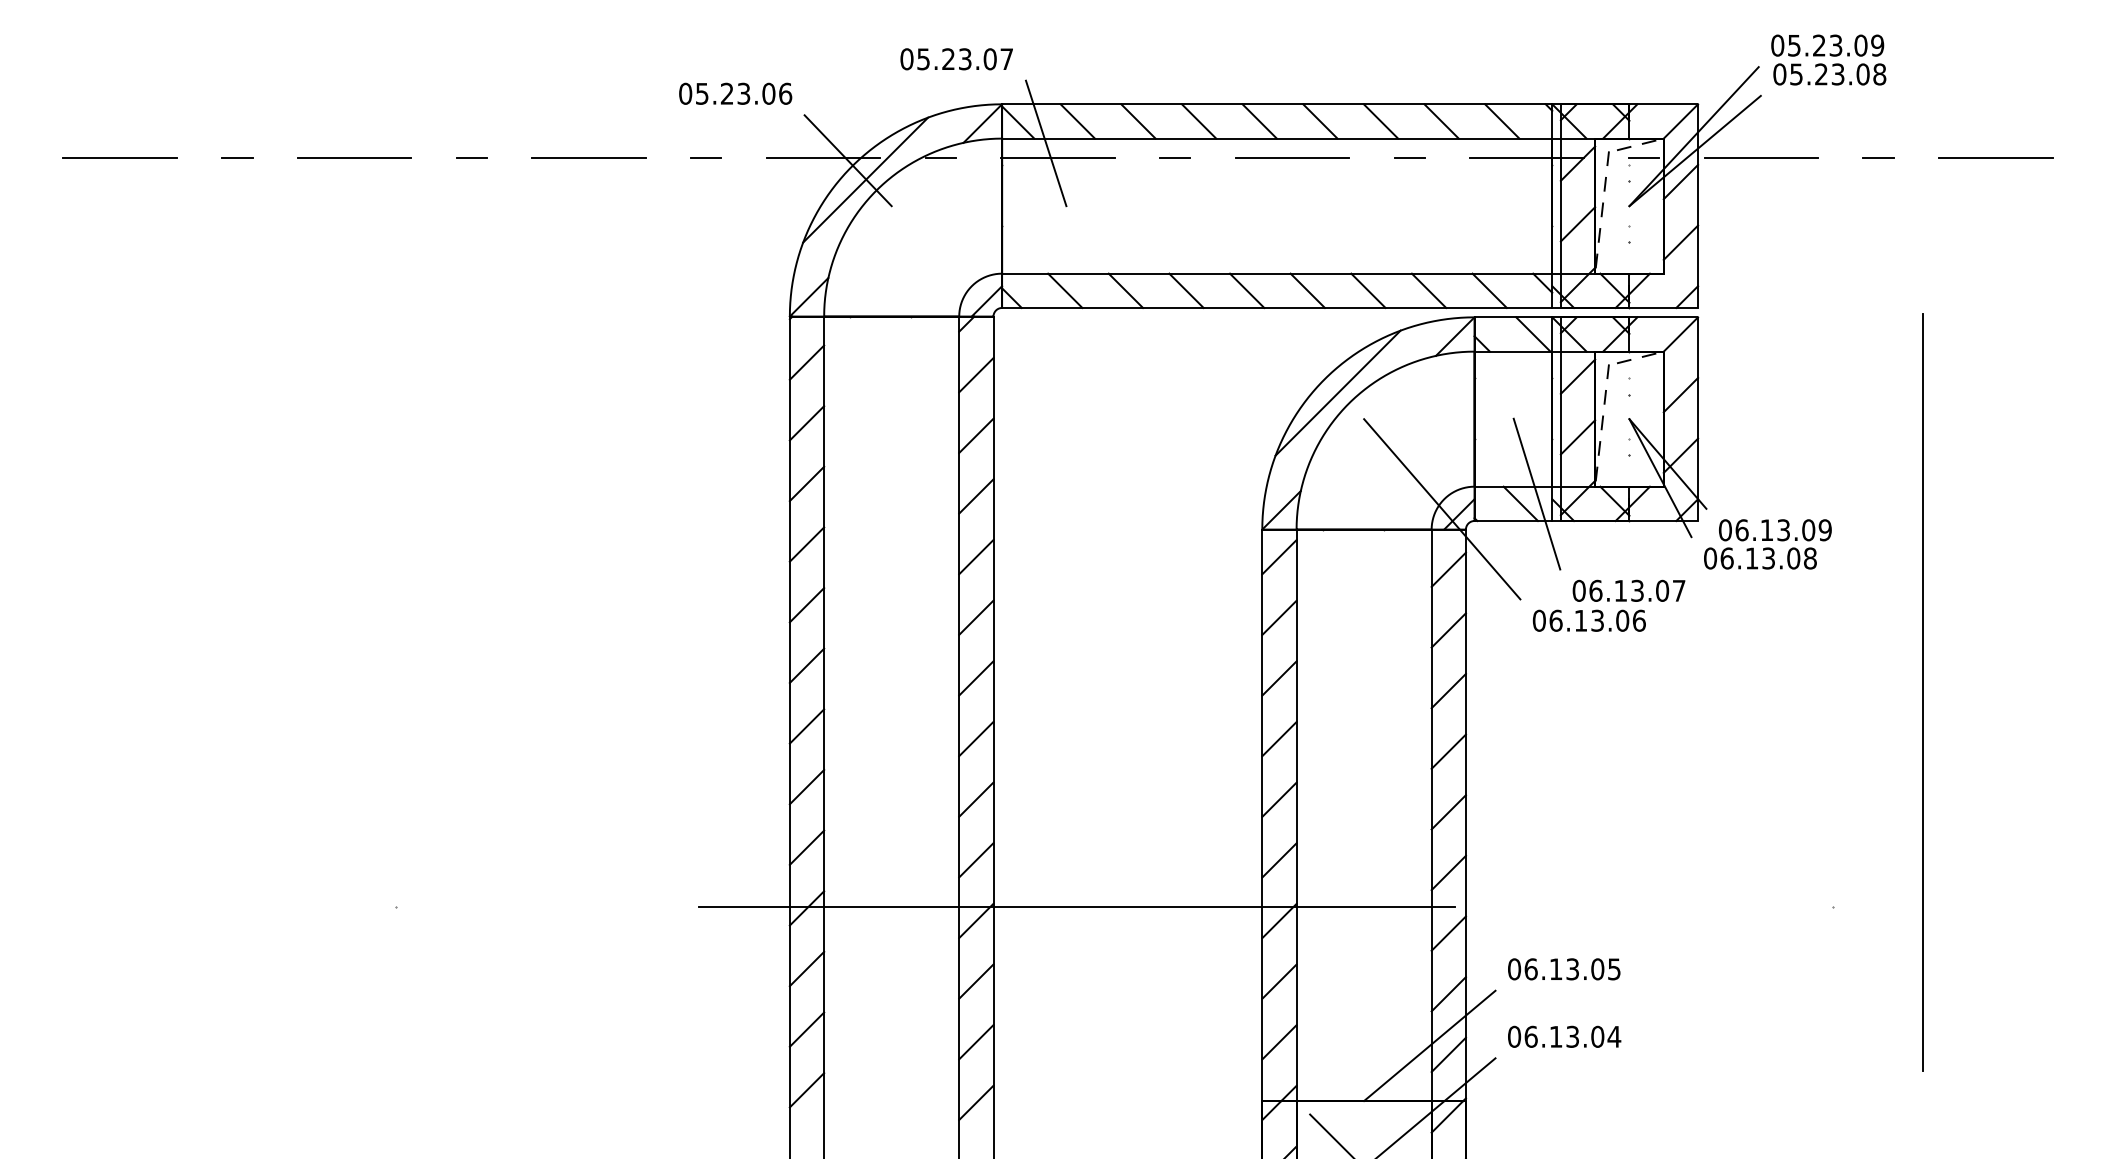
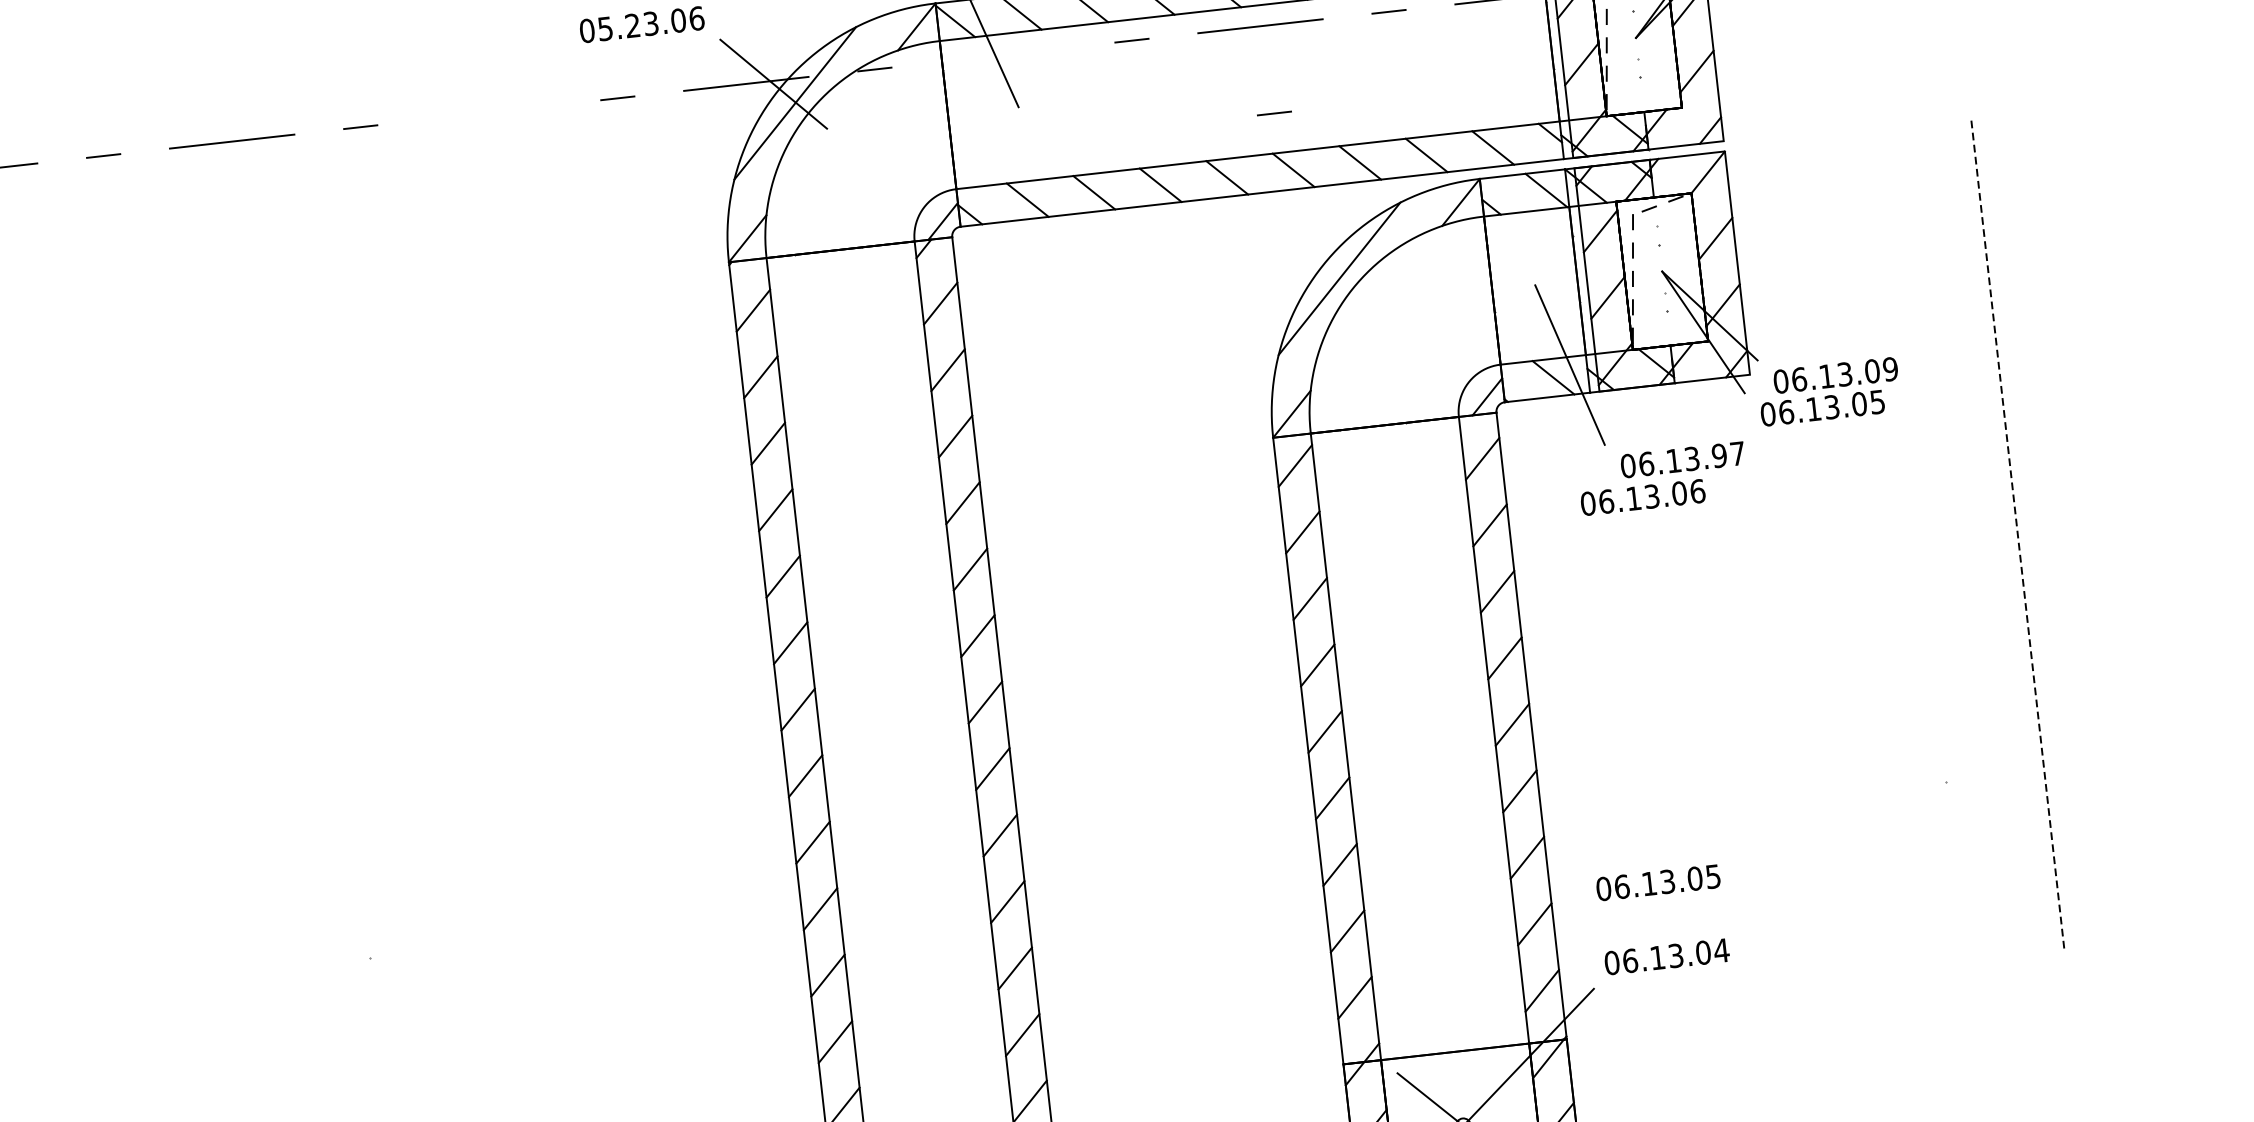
line: (588, 157) -> (488, 112), removed
line: (1057, 157) -> (1002, 54), removed
line: (1295, 237) -> (1273, 113), added
line: (1442, 509) -> (1468, 393), removed
text: (1810, 558) -> (1877, 402), 06.13.08 -> 06.13.05
text: (1662, 590) -> (1719, 455), 06.13.07 -> 06.13.97
line: (1923, 693) -> (2018, 536), solid -> dashed
line: (1076, 907) -> (1115, 875), removed
line: (1429, 1045) -> (1519, 982), removed

